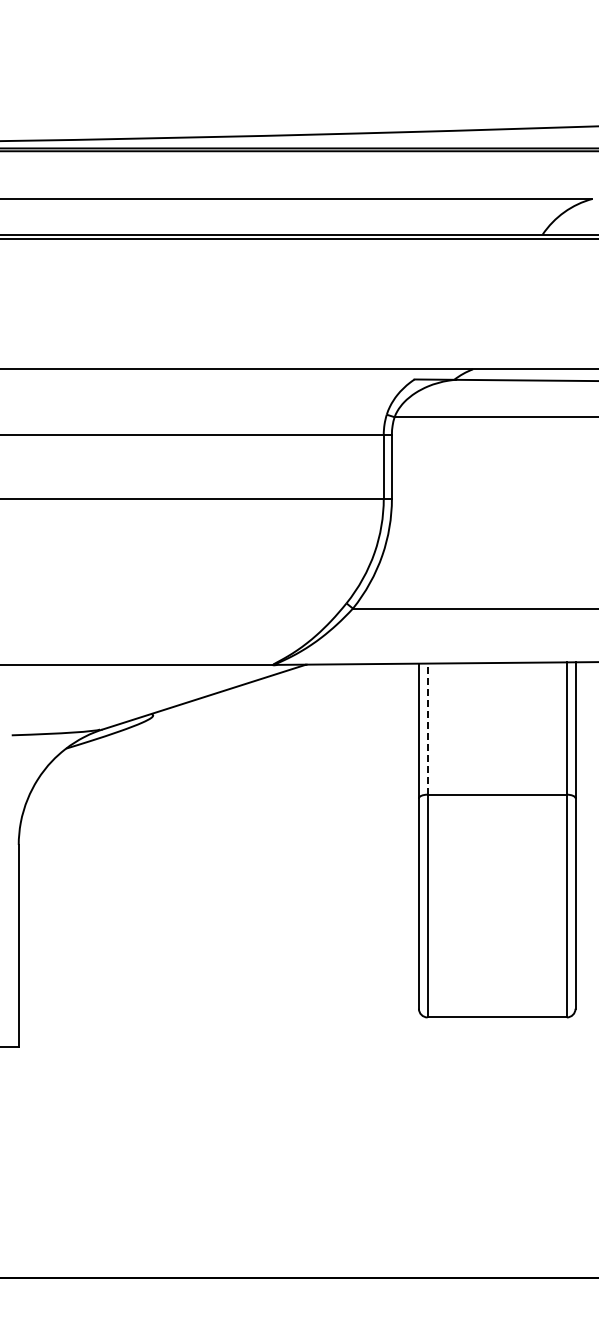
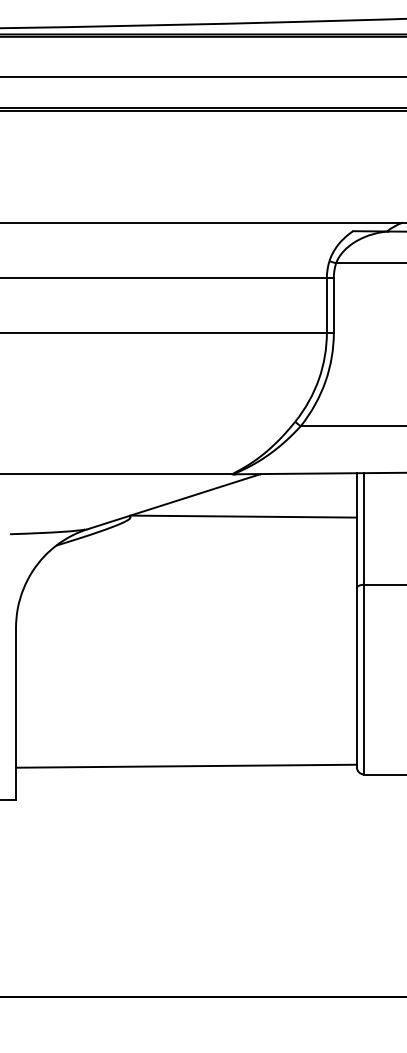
line: (285, 714) -> (243, 516), added
line: (427, 729) -> (364, 529), dashed -> solid
line: (218, 1007) -> (186, 766), added

